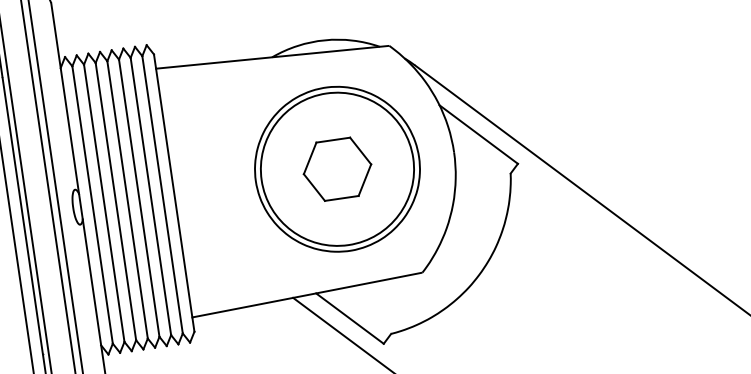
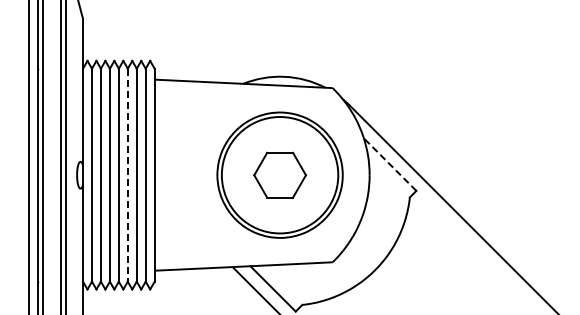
line: (477, 134) -> (389, 164), solid -> dashed
line: (138, 198) -> (127, 175), solid -> dashed

